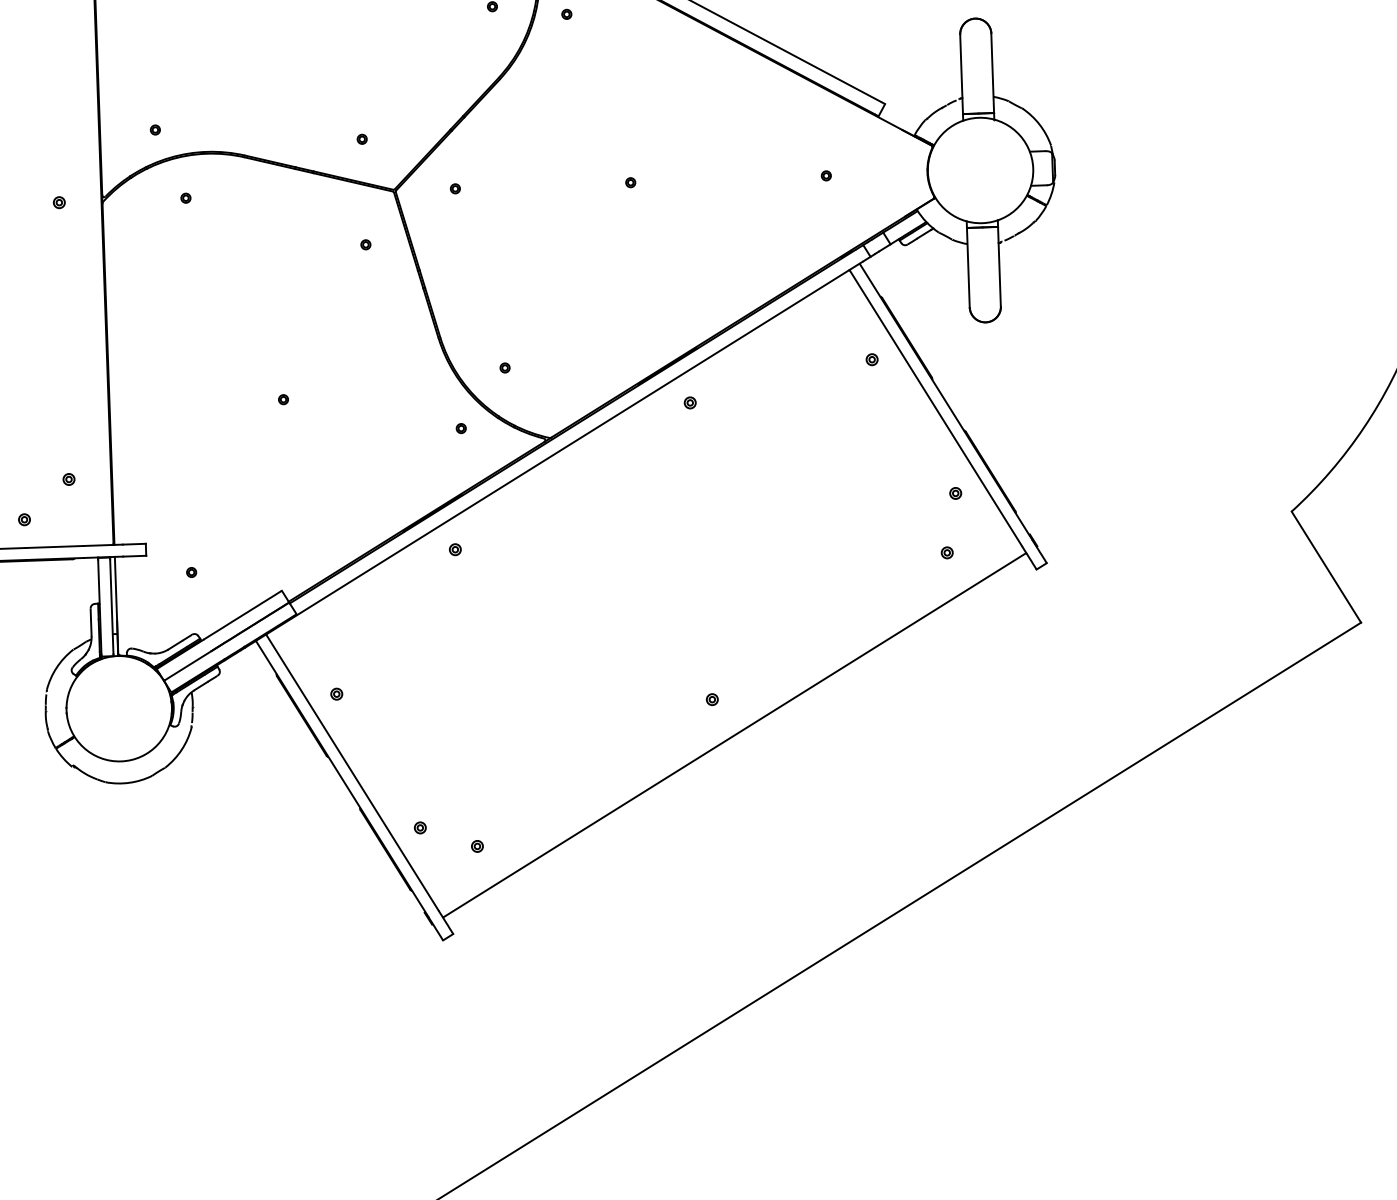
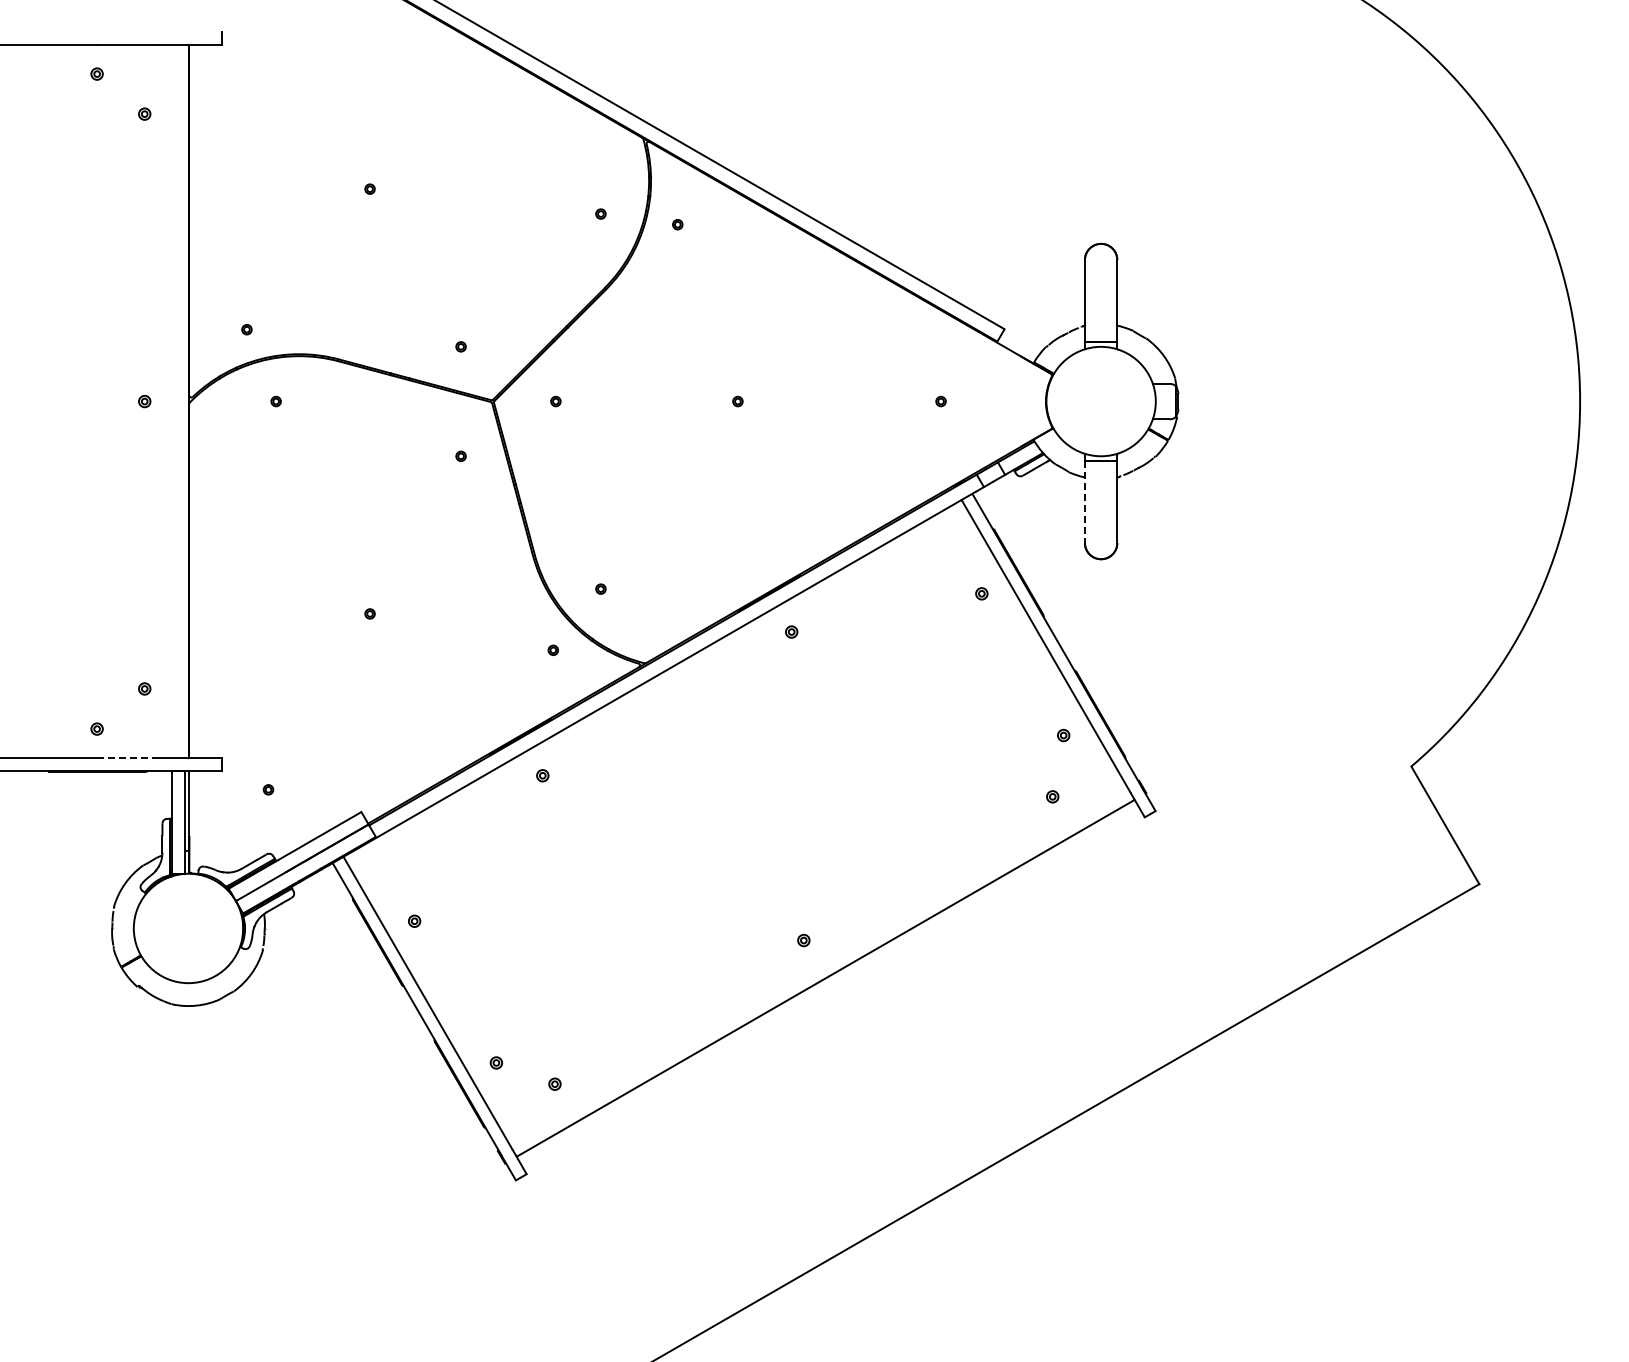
line: (967, 268) -> (1084, 502), solid -> dashed
line: (54, 547) -> (127, 758), solid -> dashed

